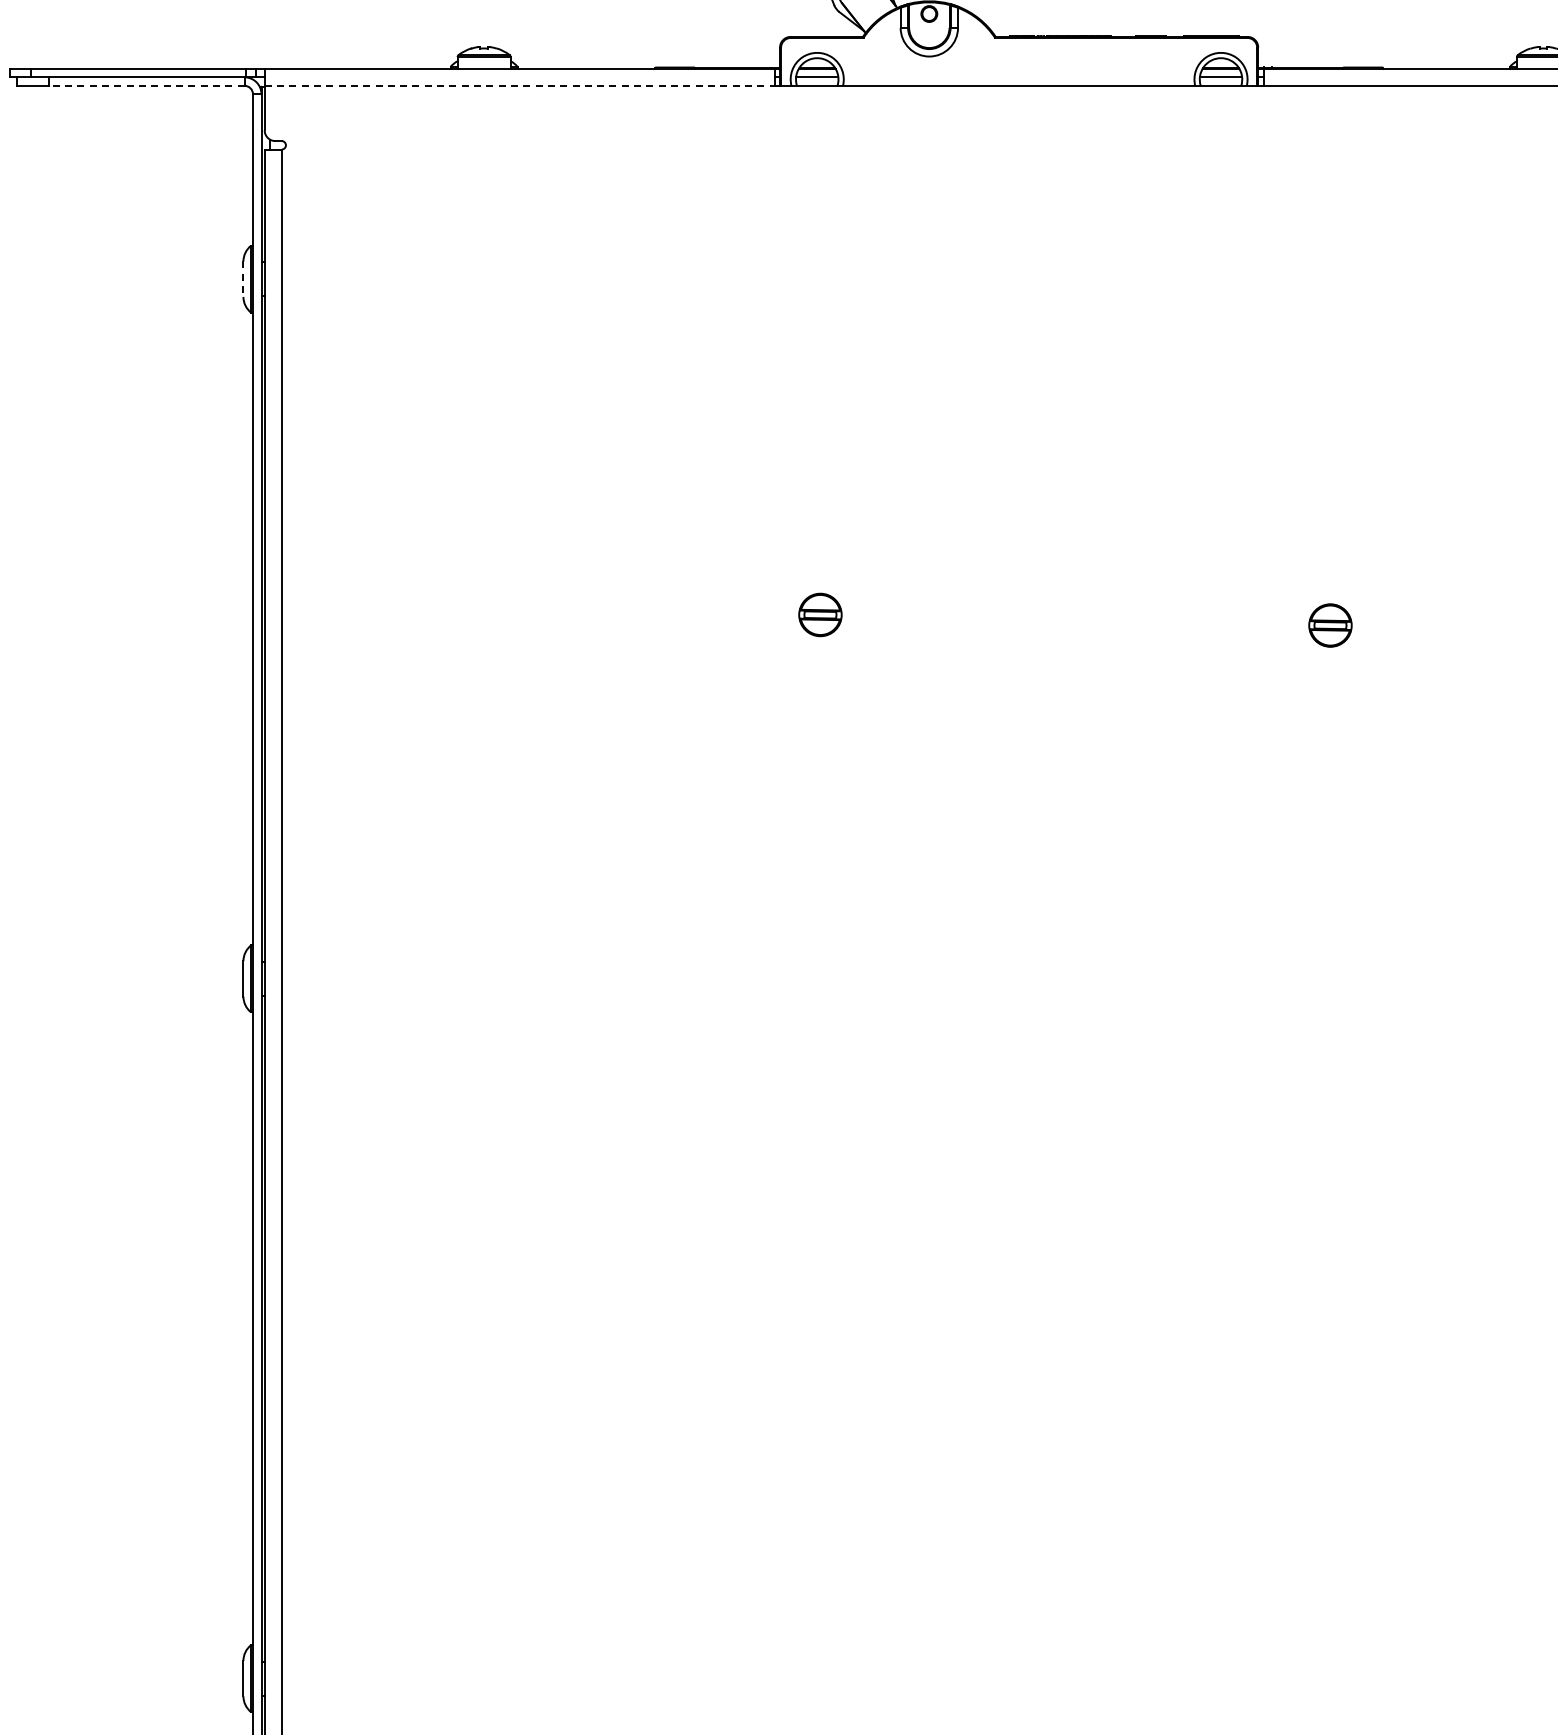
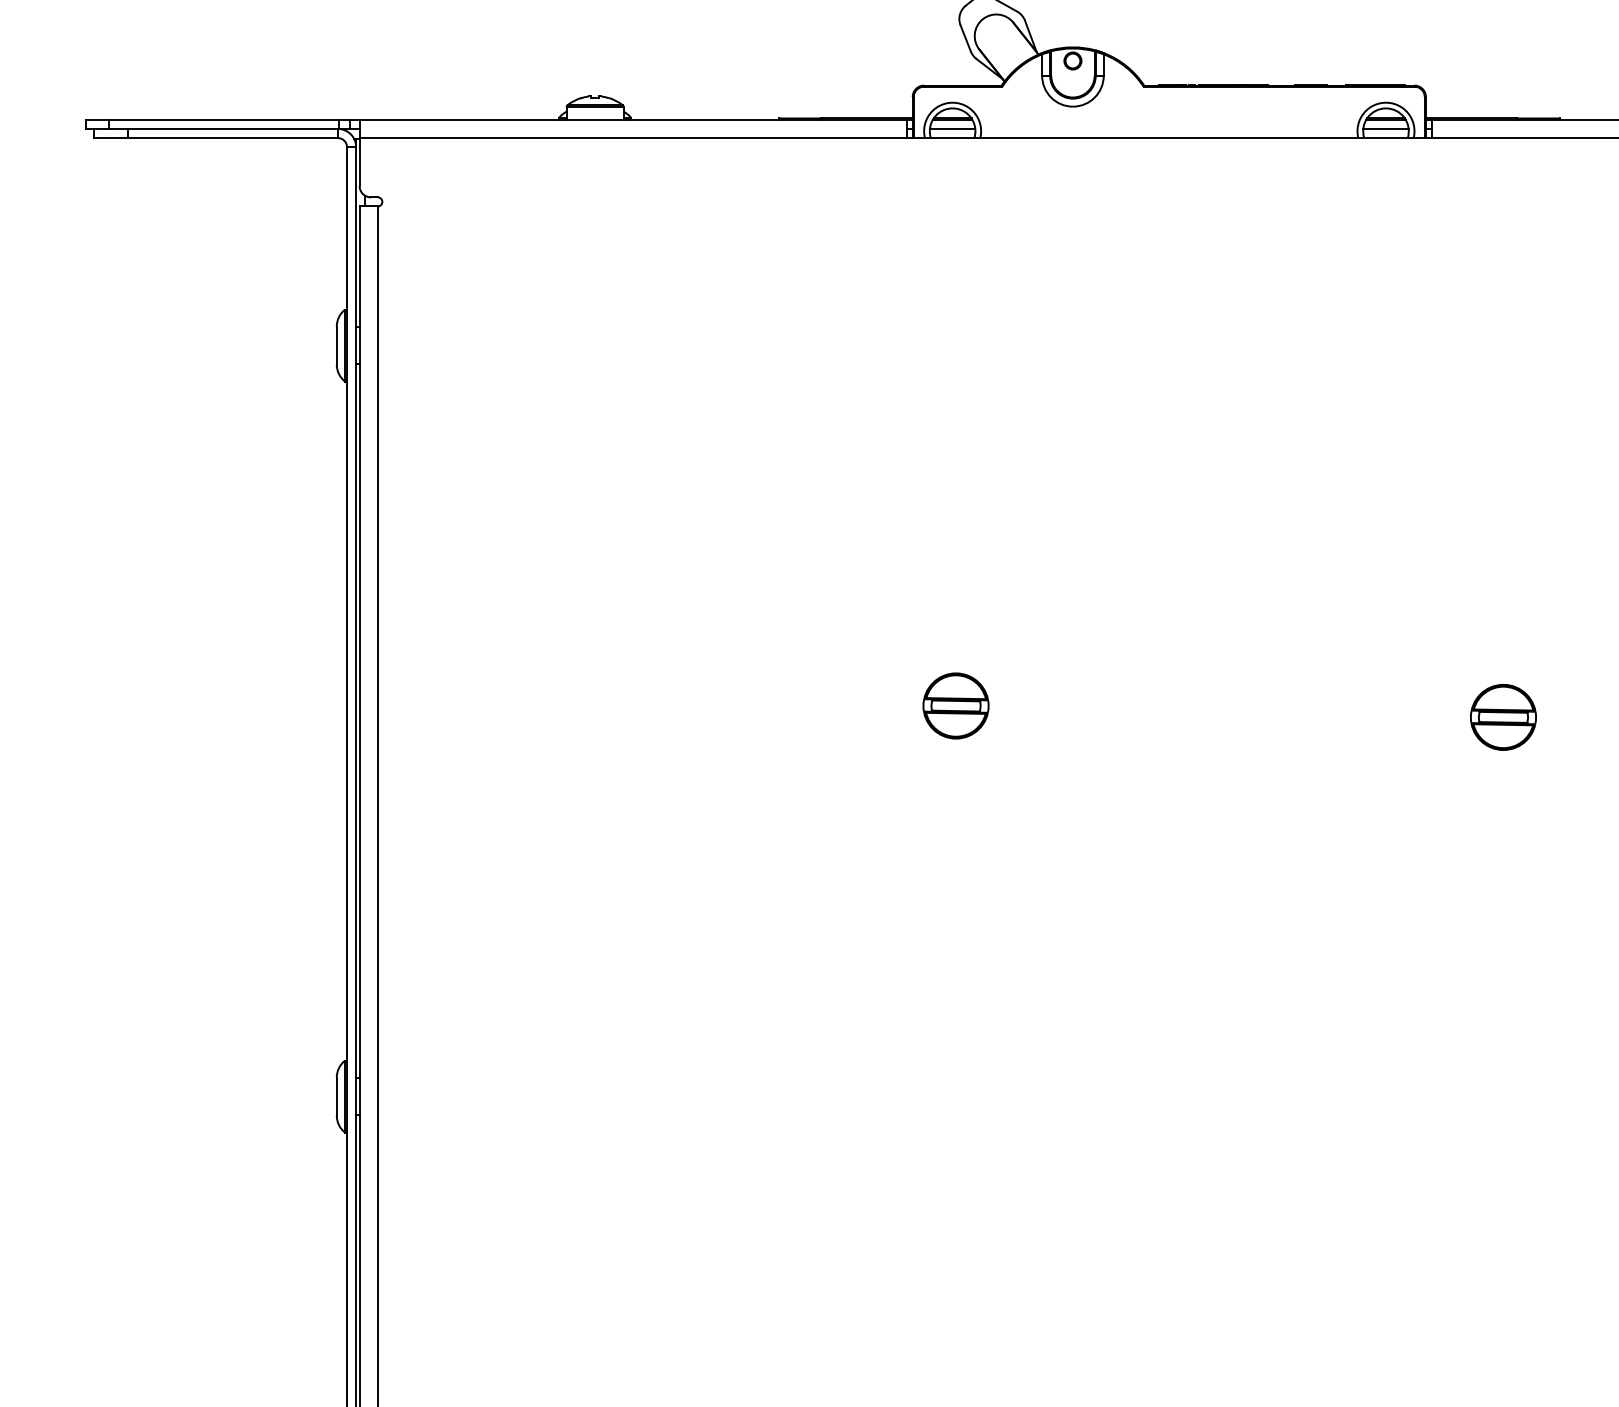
line: (146, 85) -> (232, 137), dashed -> solid
line: (520, 85) -> (634, 137), dashed -> solid
line: (243, 279) -> (336, 345), dashed -> solid
part: (820, 614) -> (956, 705), size x1.43
part: (1330, 625) -> (1503, 717), size x1.43

